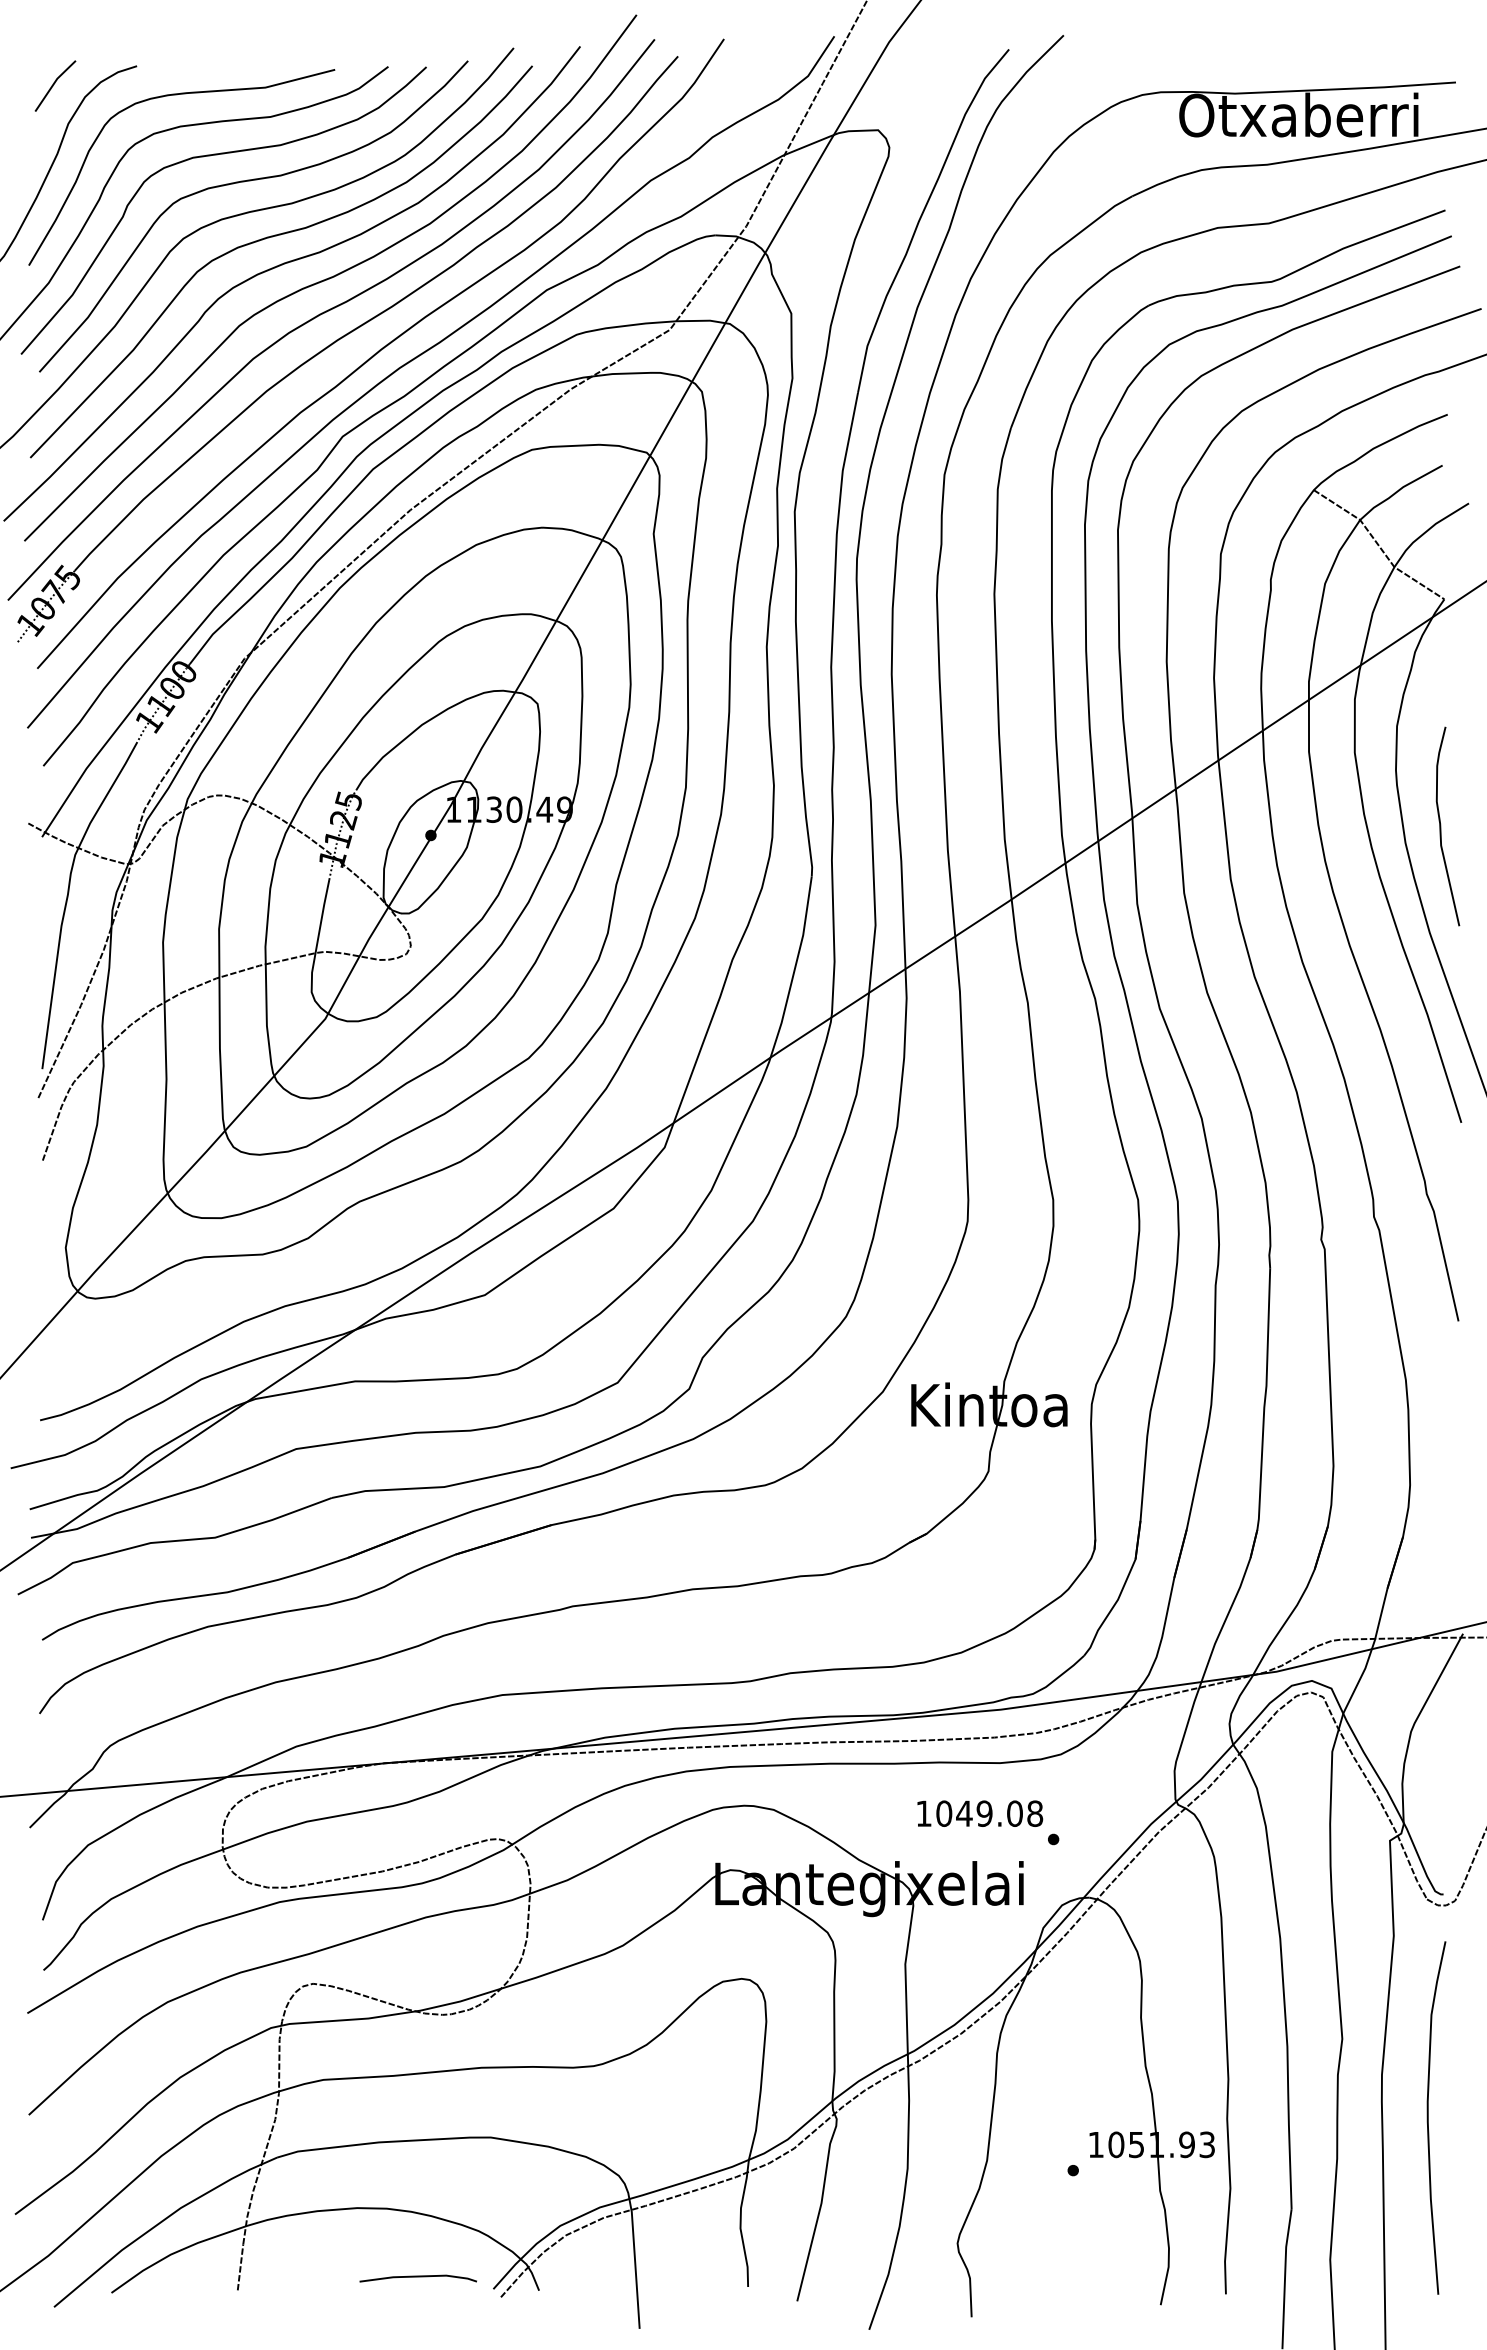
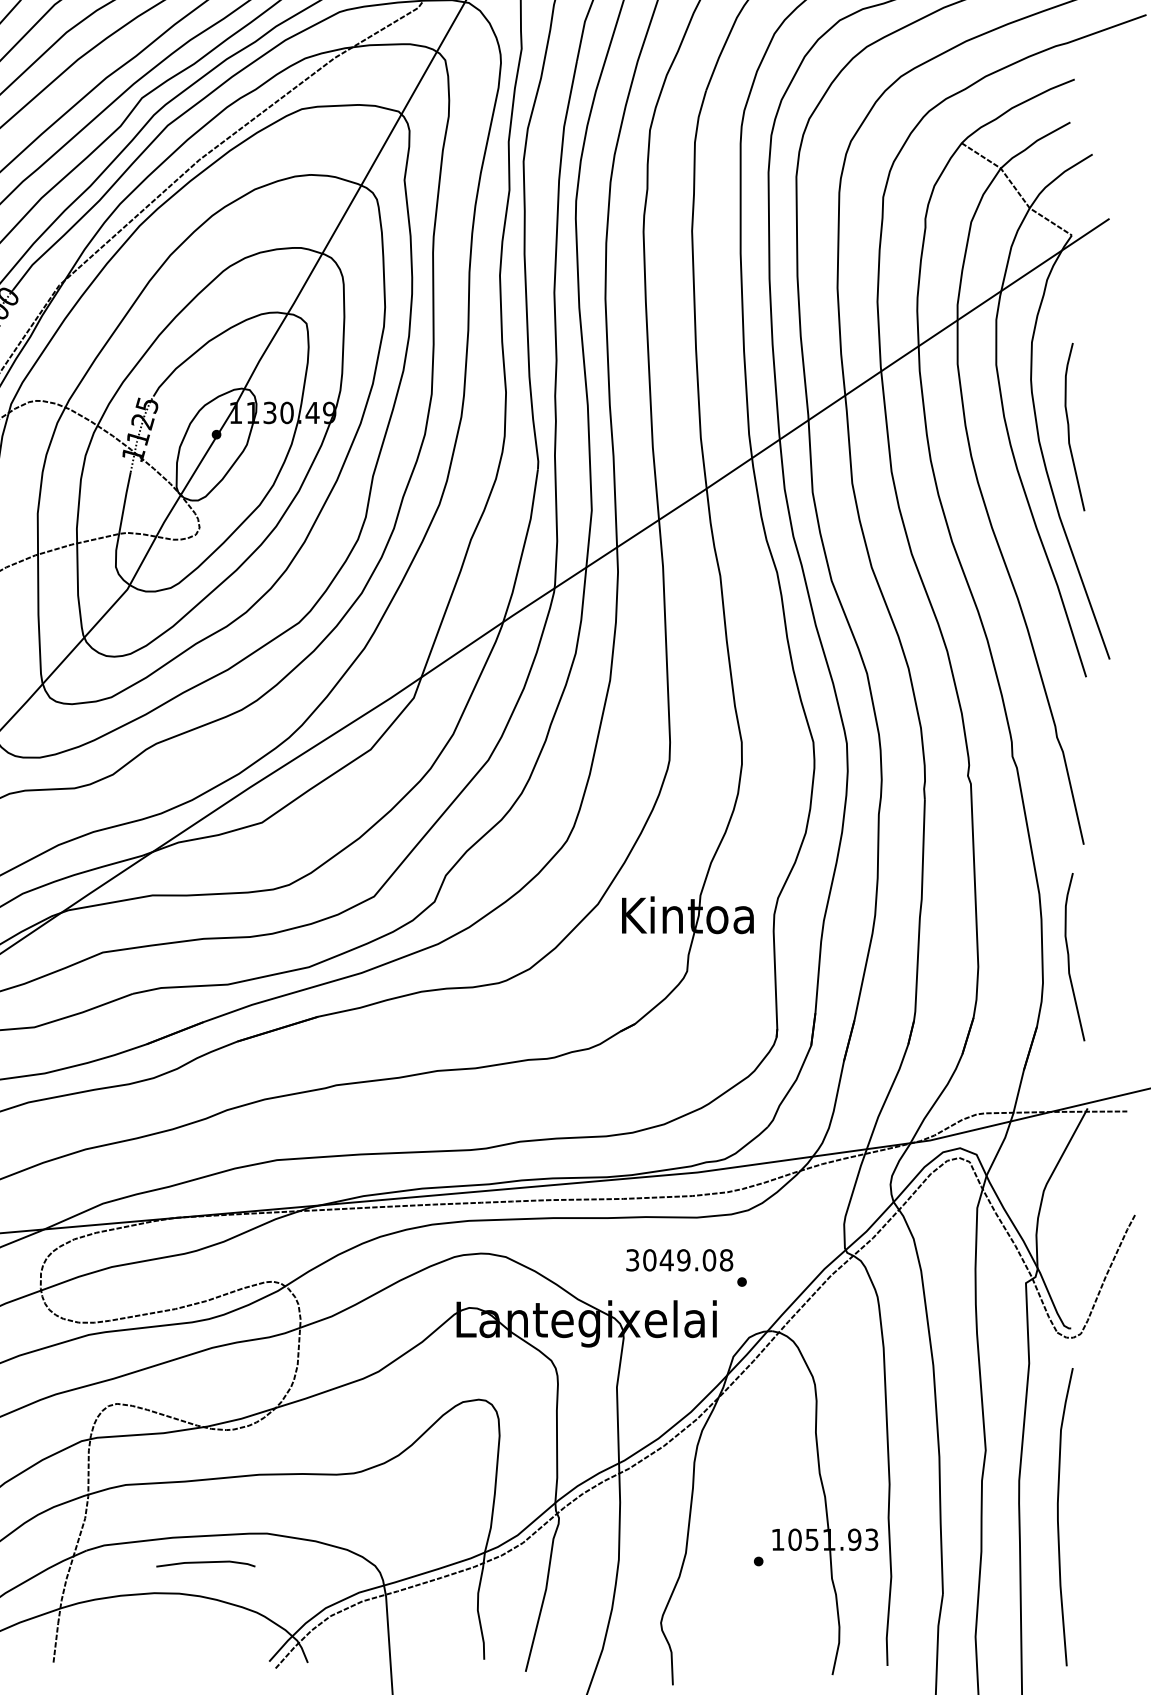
curve: (1441, 1454) -> (1069, 957), added
text: (923, 1813) -> (632, 1260), 1049.08 -> 3049.08
line: (417, 2277) -> (205, 1563), moved

